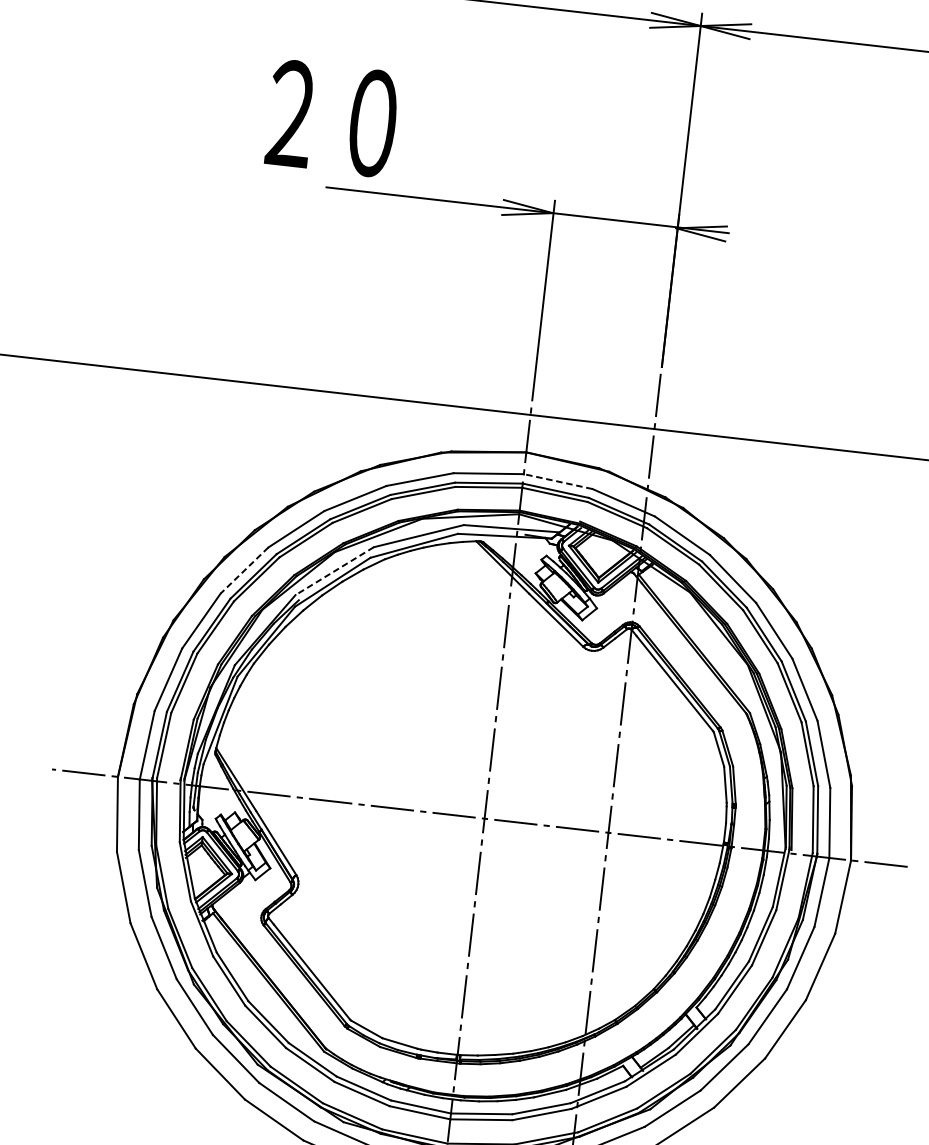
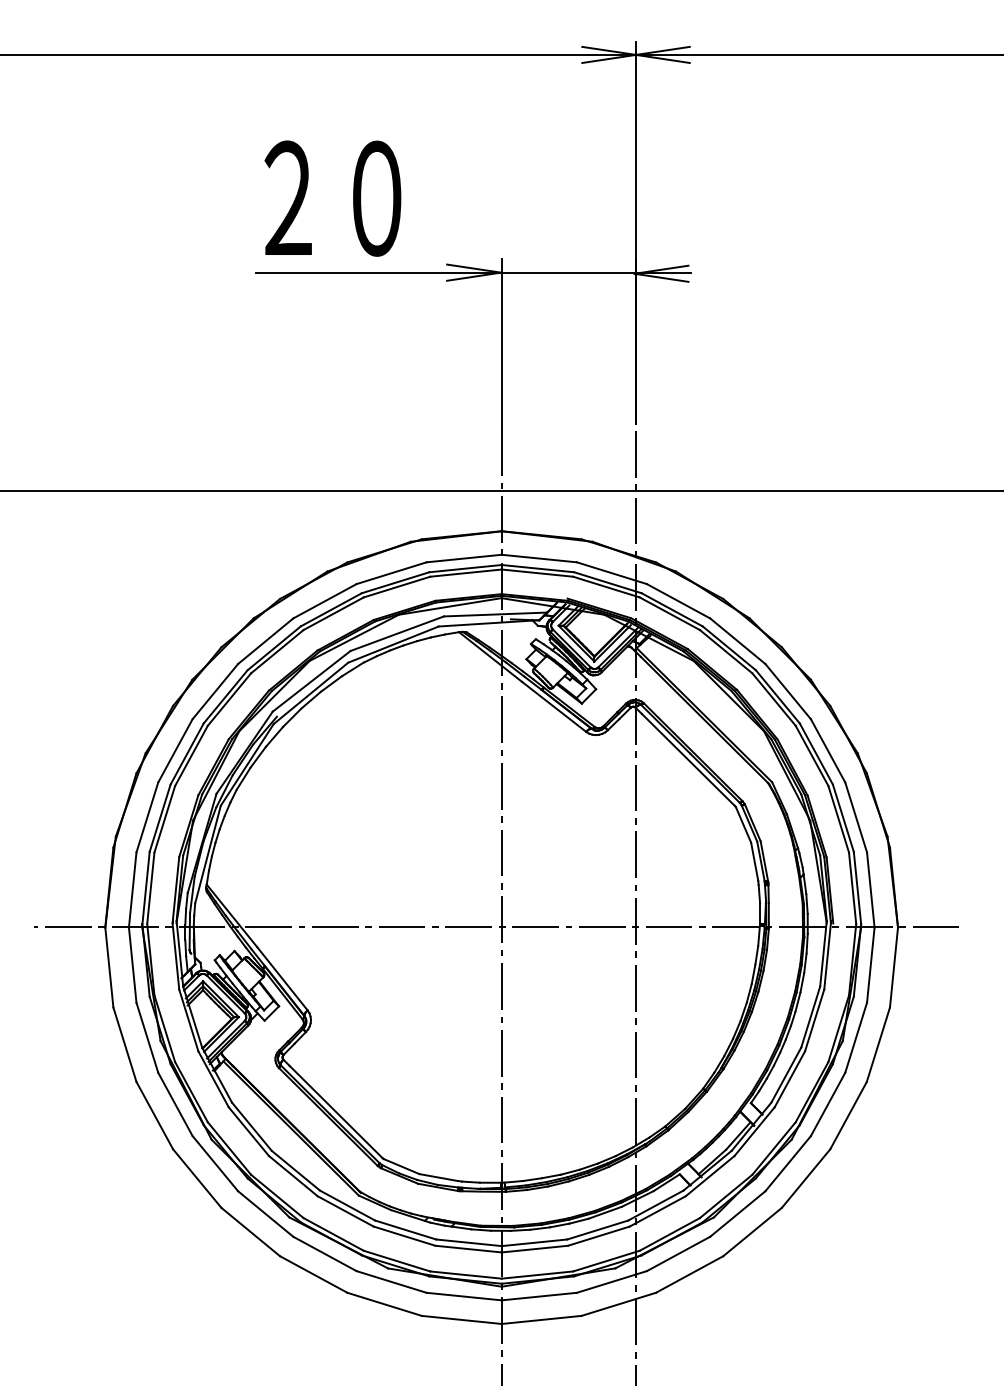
text: (331, 118) -> (332, 198), moved
line: (558, 481) -> (539, 558), dashed -> solid
line: (244, 570) -> (215, 691), dashed -> solid
line: (334, 571) -> (311, 681), dashed -> solid

